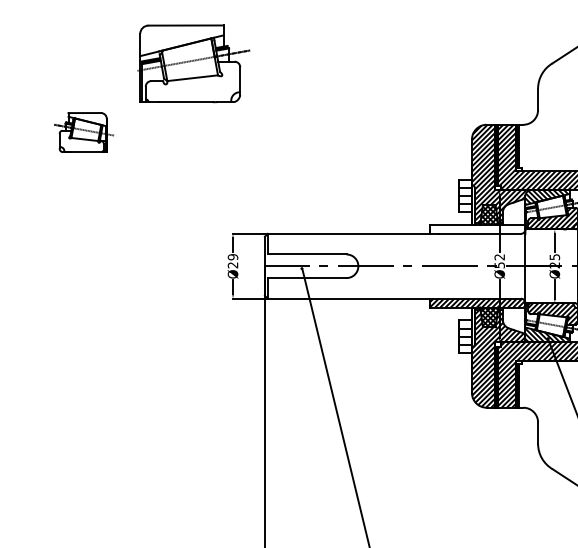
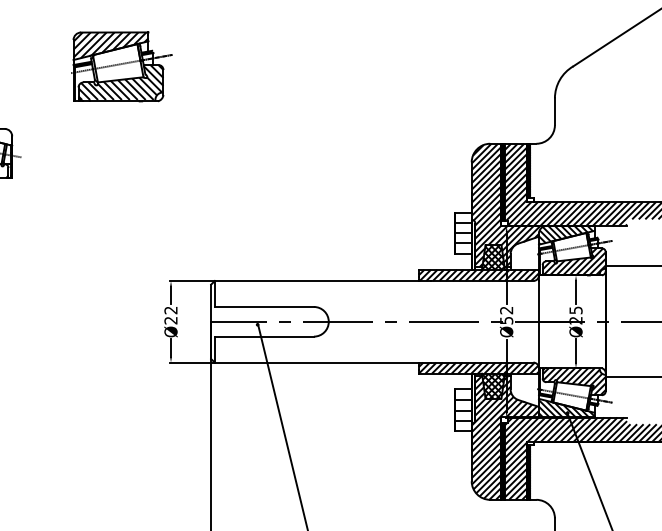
part: (193, 63) -> (121, 66), size x0.71
hatch: (477, 229) -> (478, 275), added
text: (232, 257) -> (170, 310), Ø29 -> Ø22

